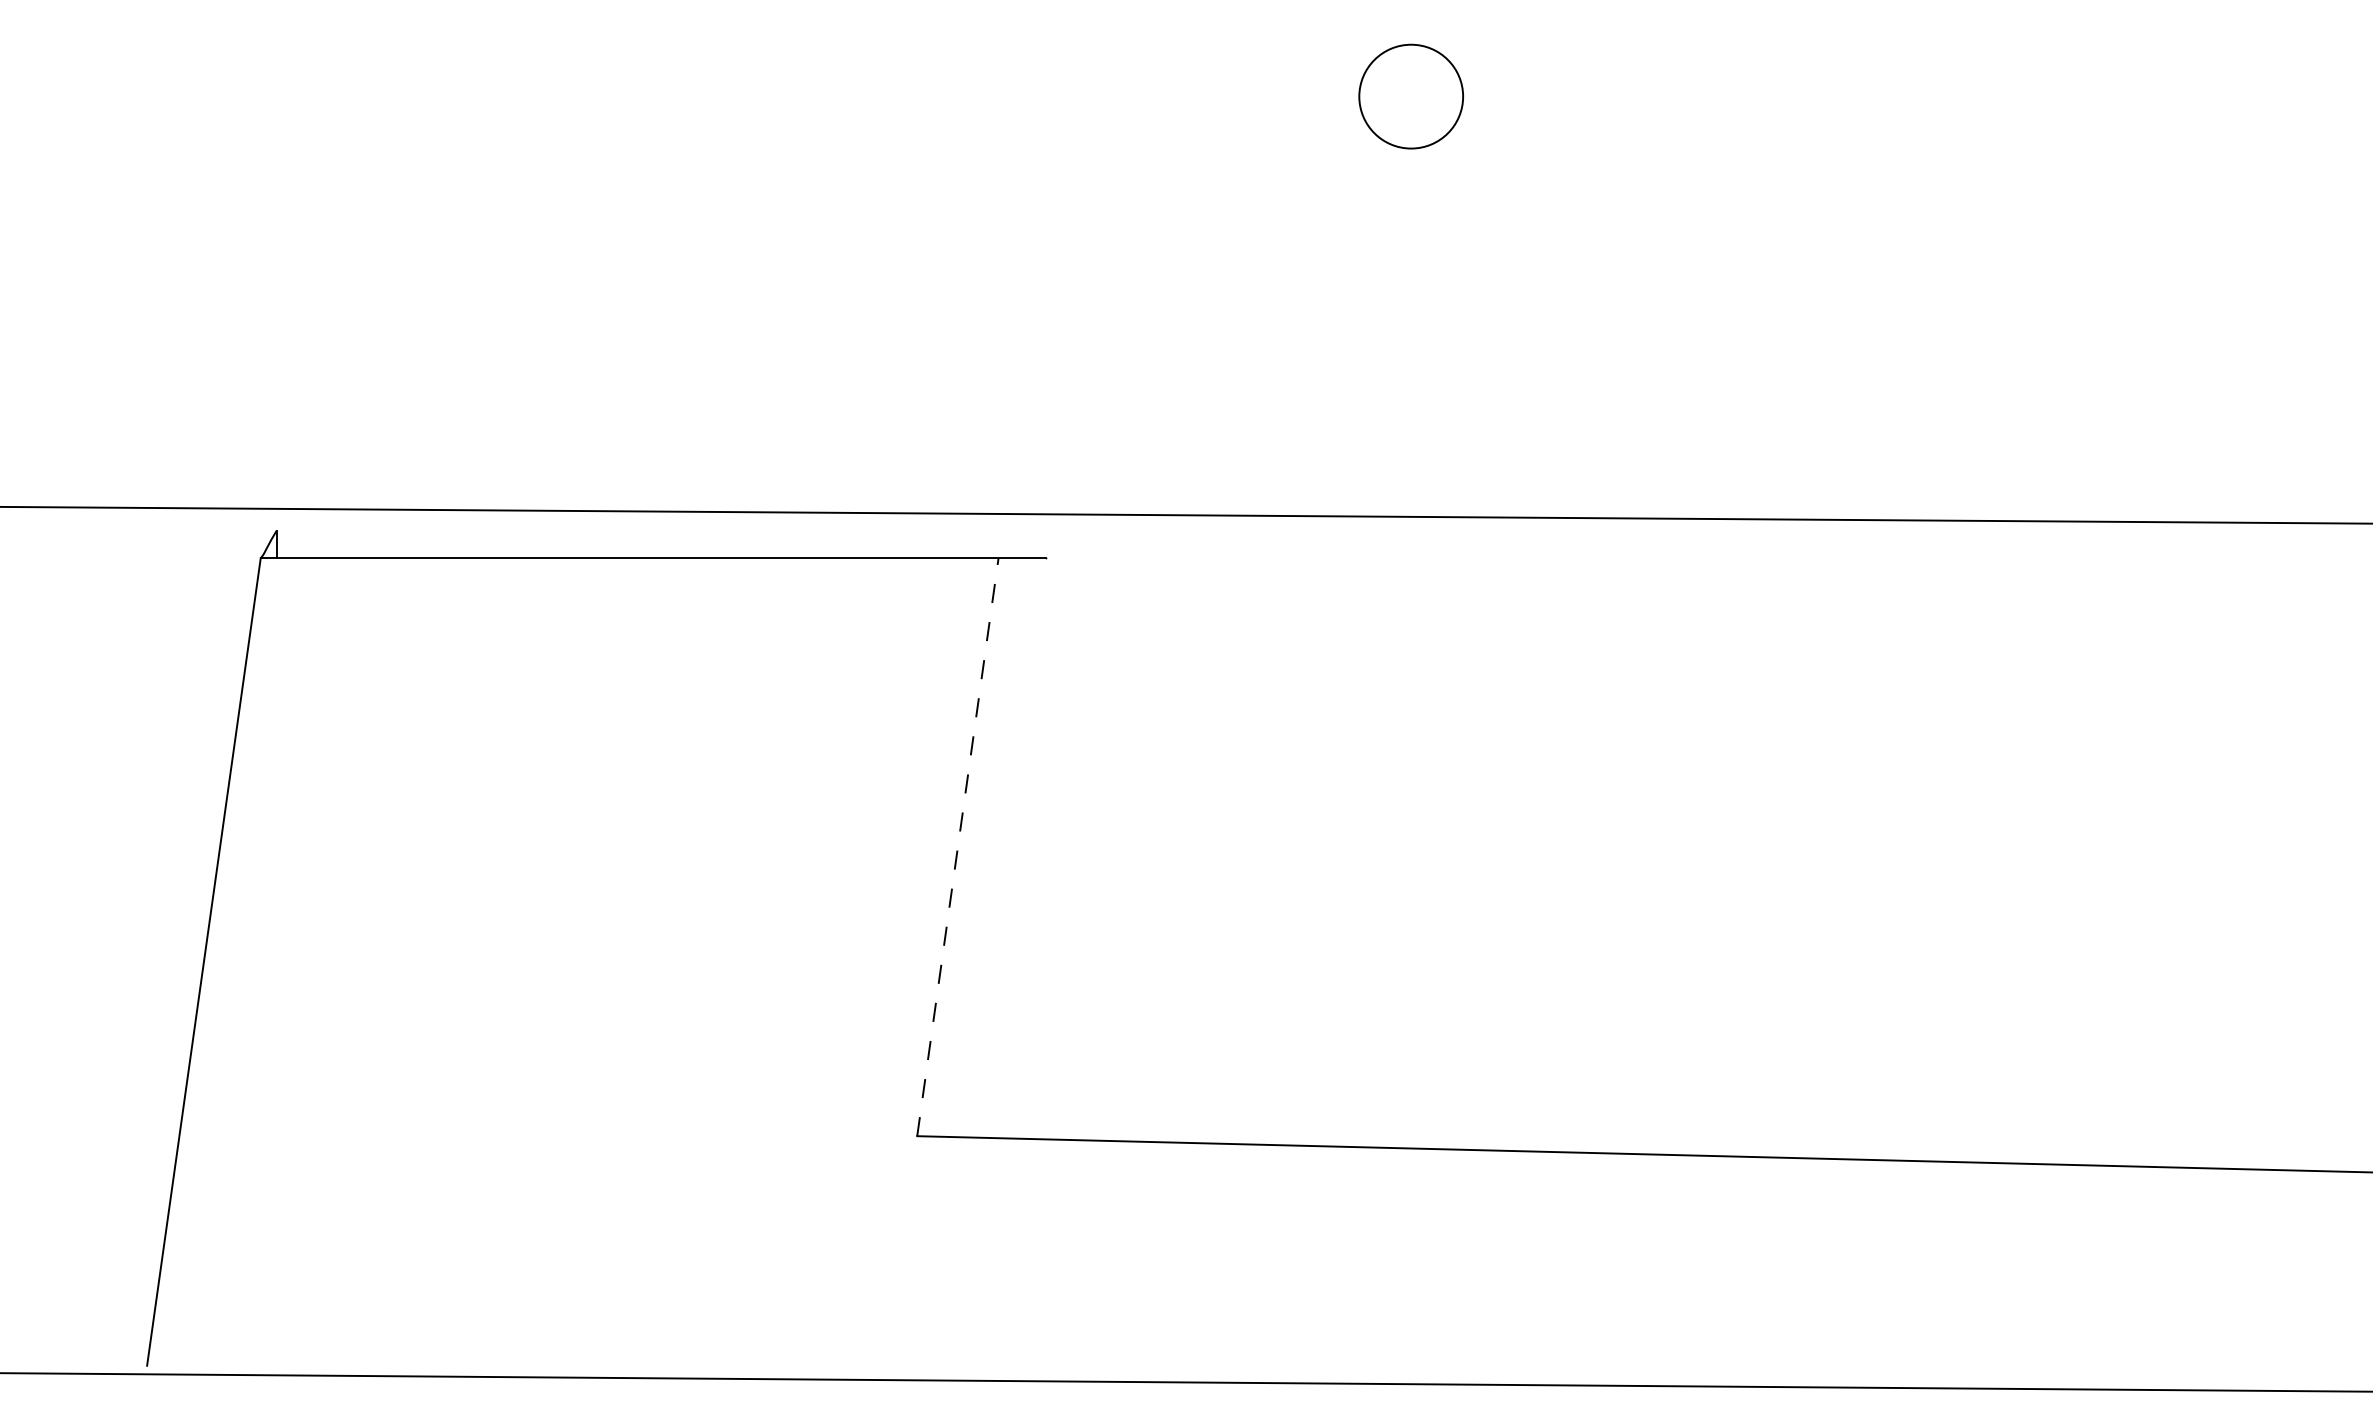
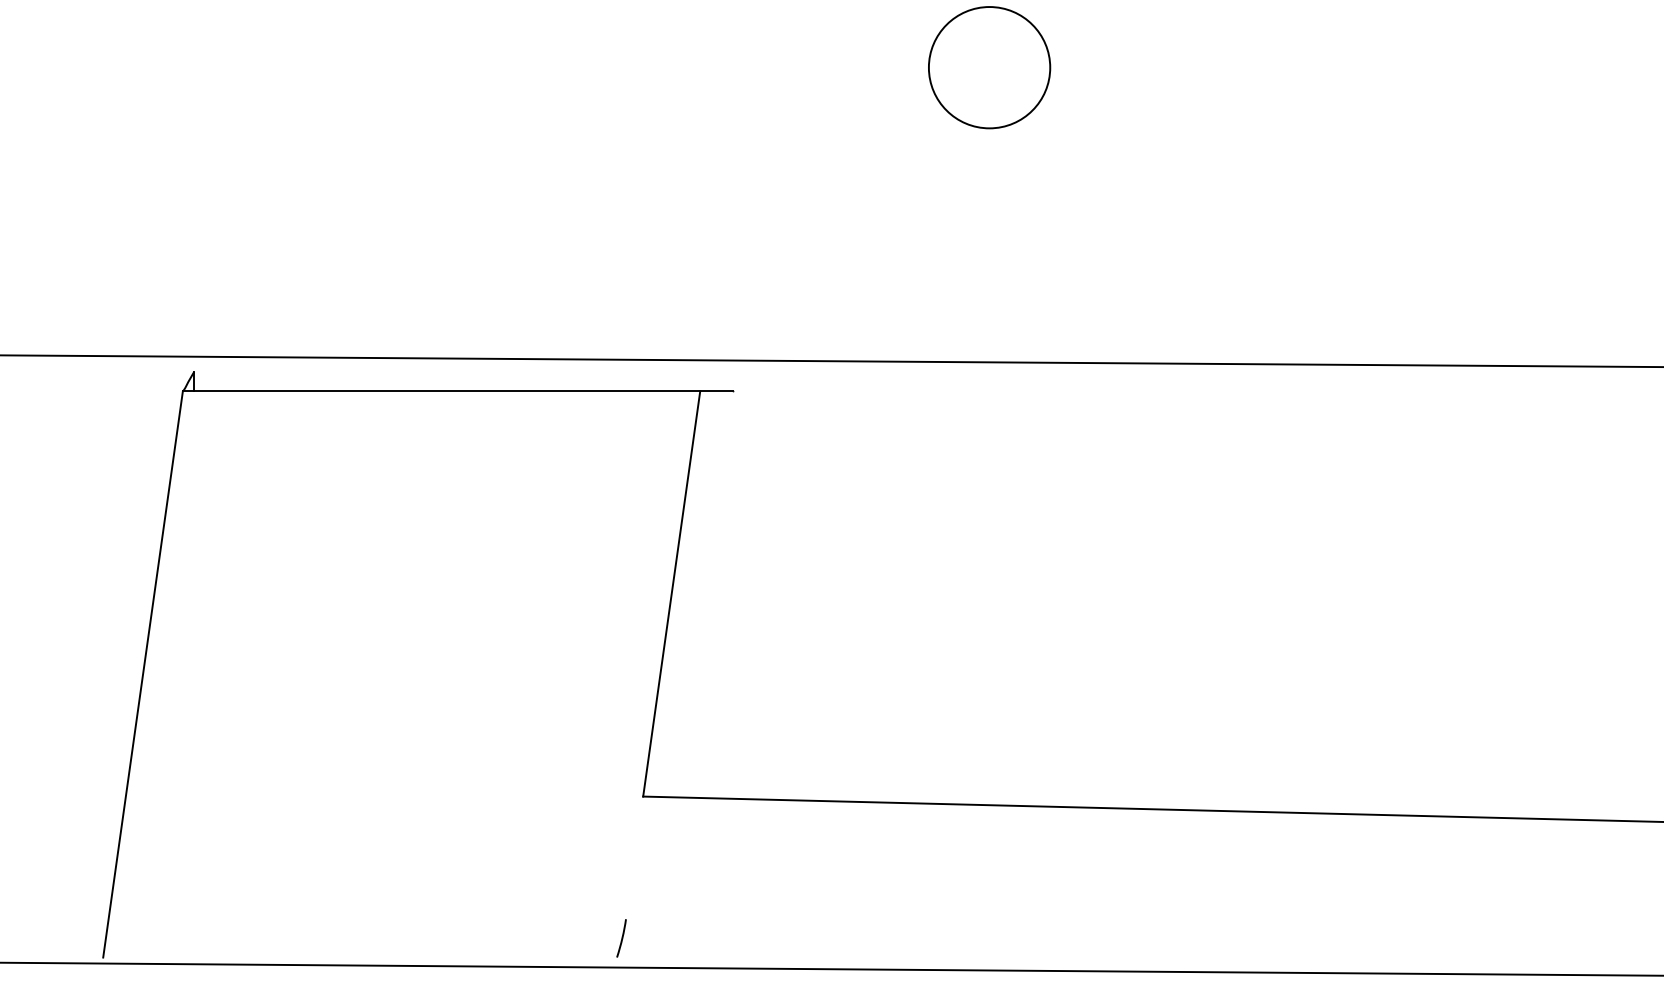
circle: (1411, 96) -> (989, 67), size x1.67
line: (957, 846) -> (671, 593), dashed -> solid
line: (886, 1338) -> (621, 938), added

